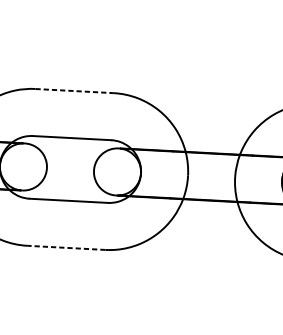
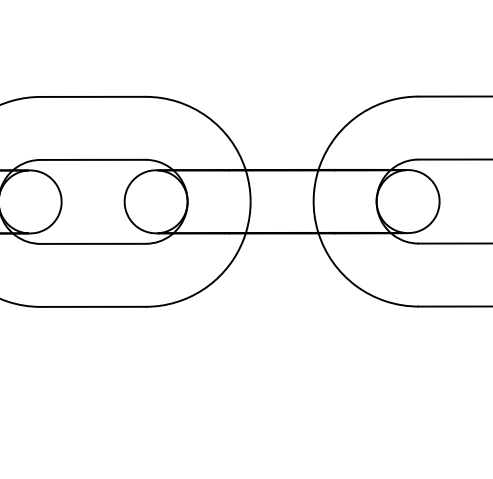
line: (75, 90) -> (93, 96), dashed -> solid
line: (65, 247) -> (92, 306), dashed -> solid

